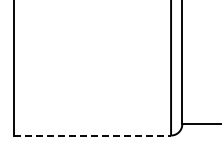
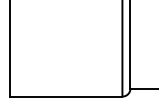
line: (92, 135) -> (66, 96), dashed -> solid

